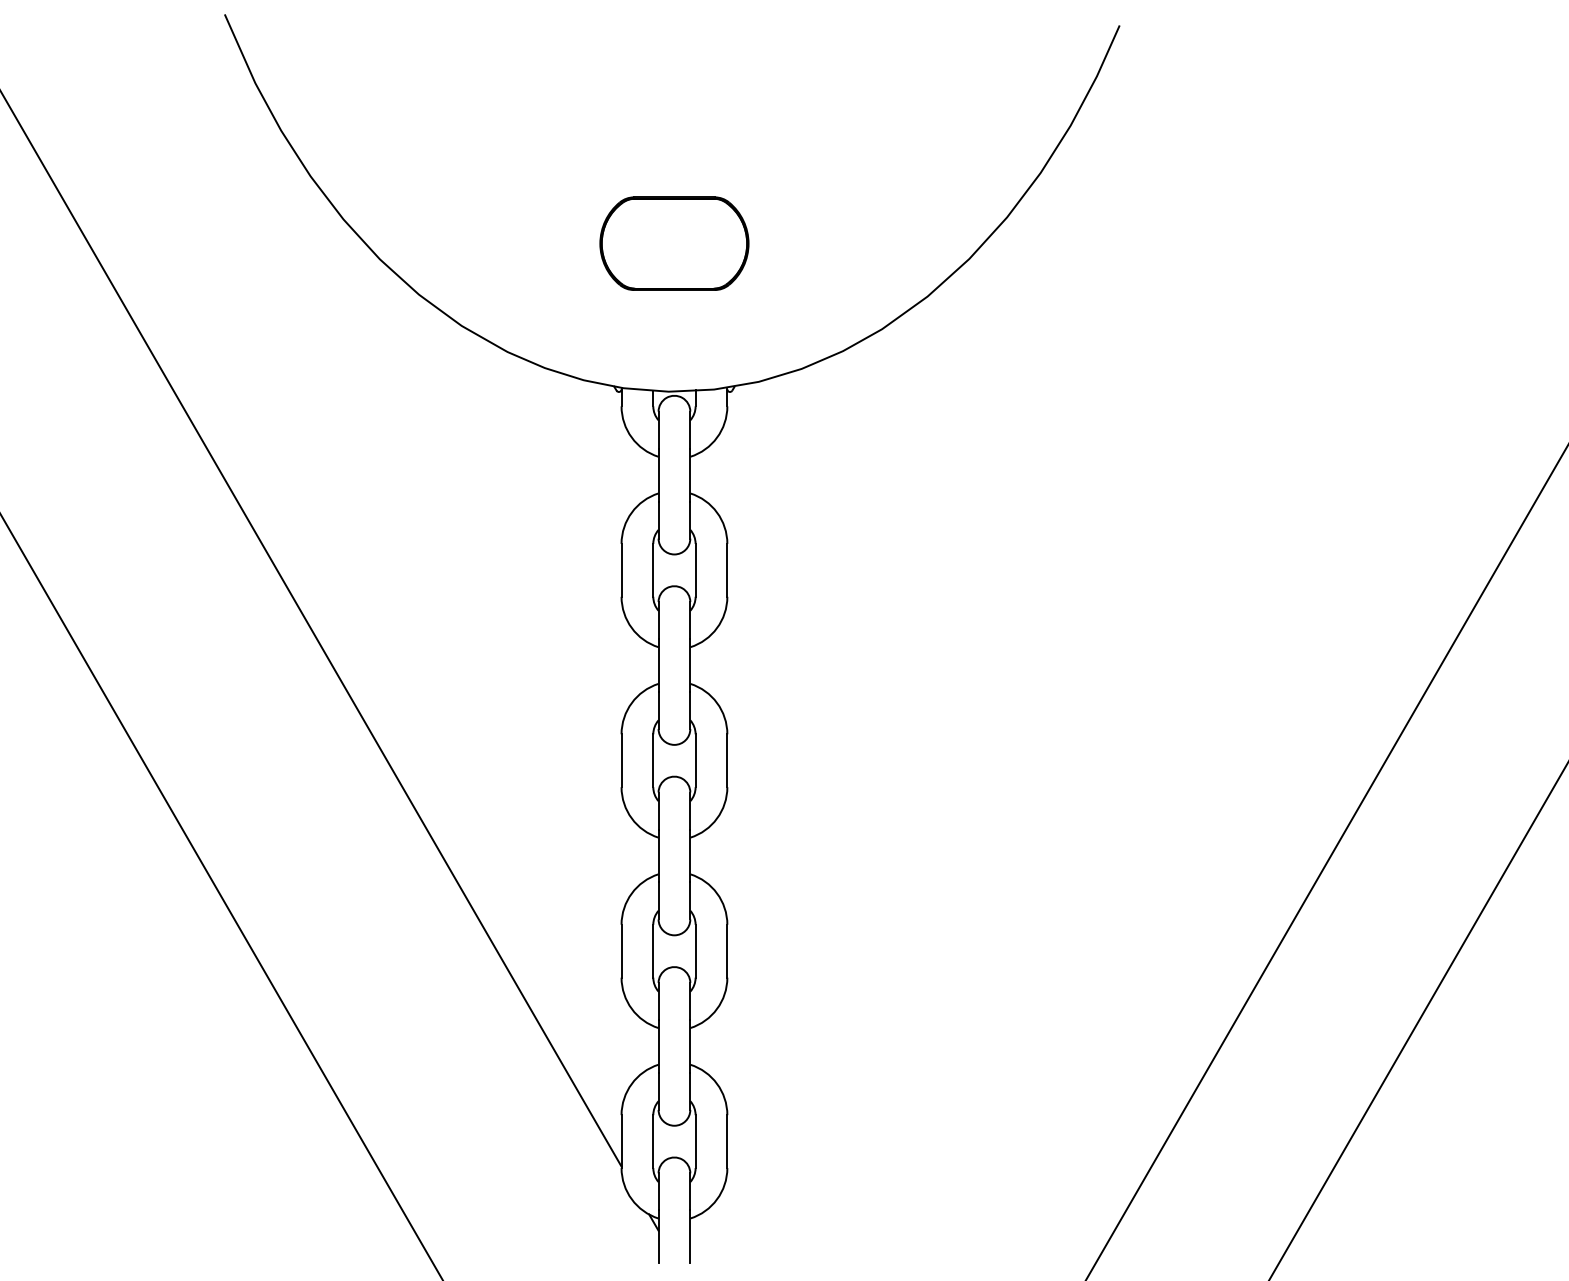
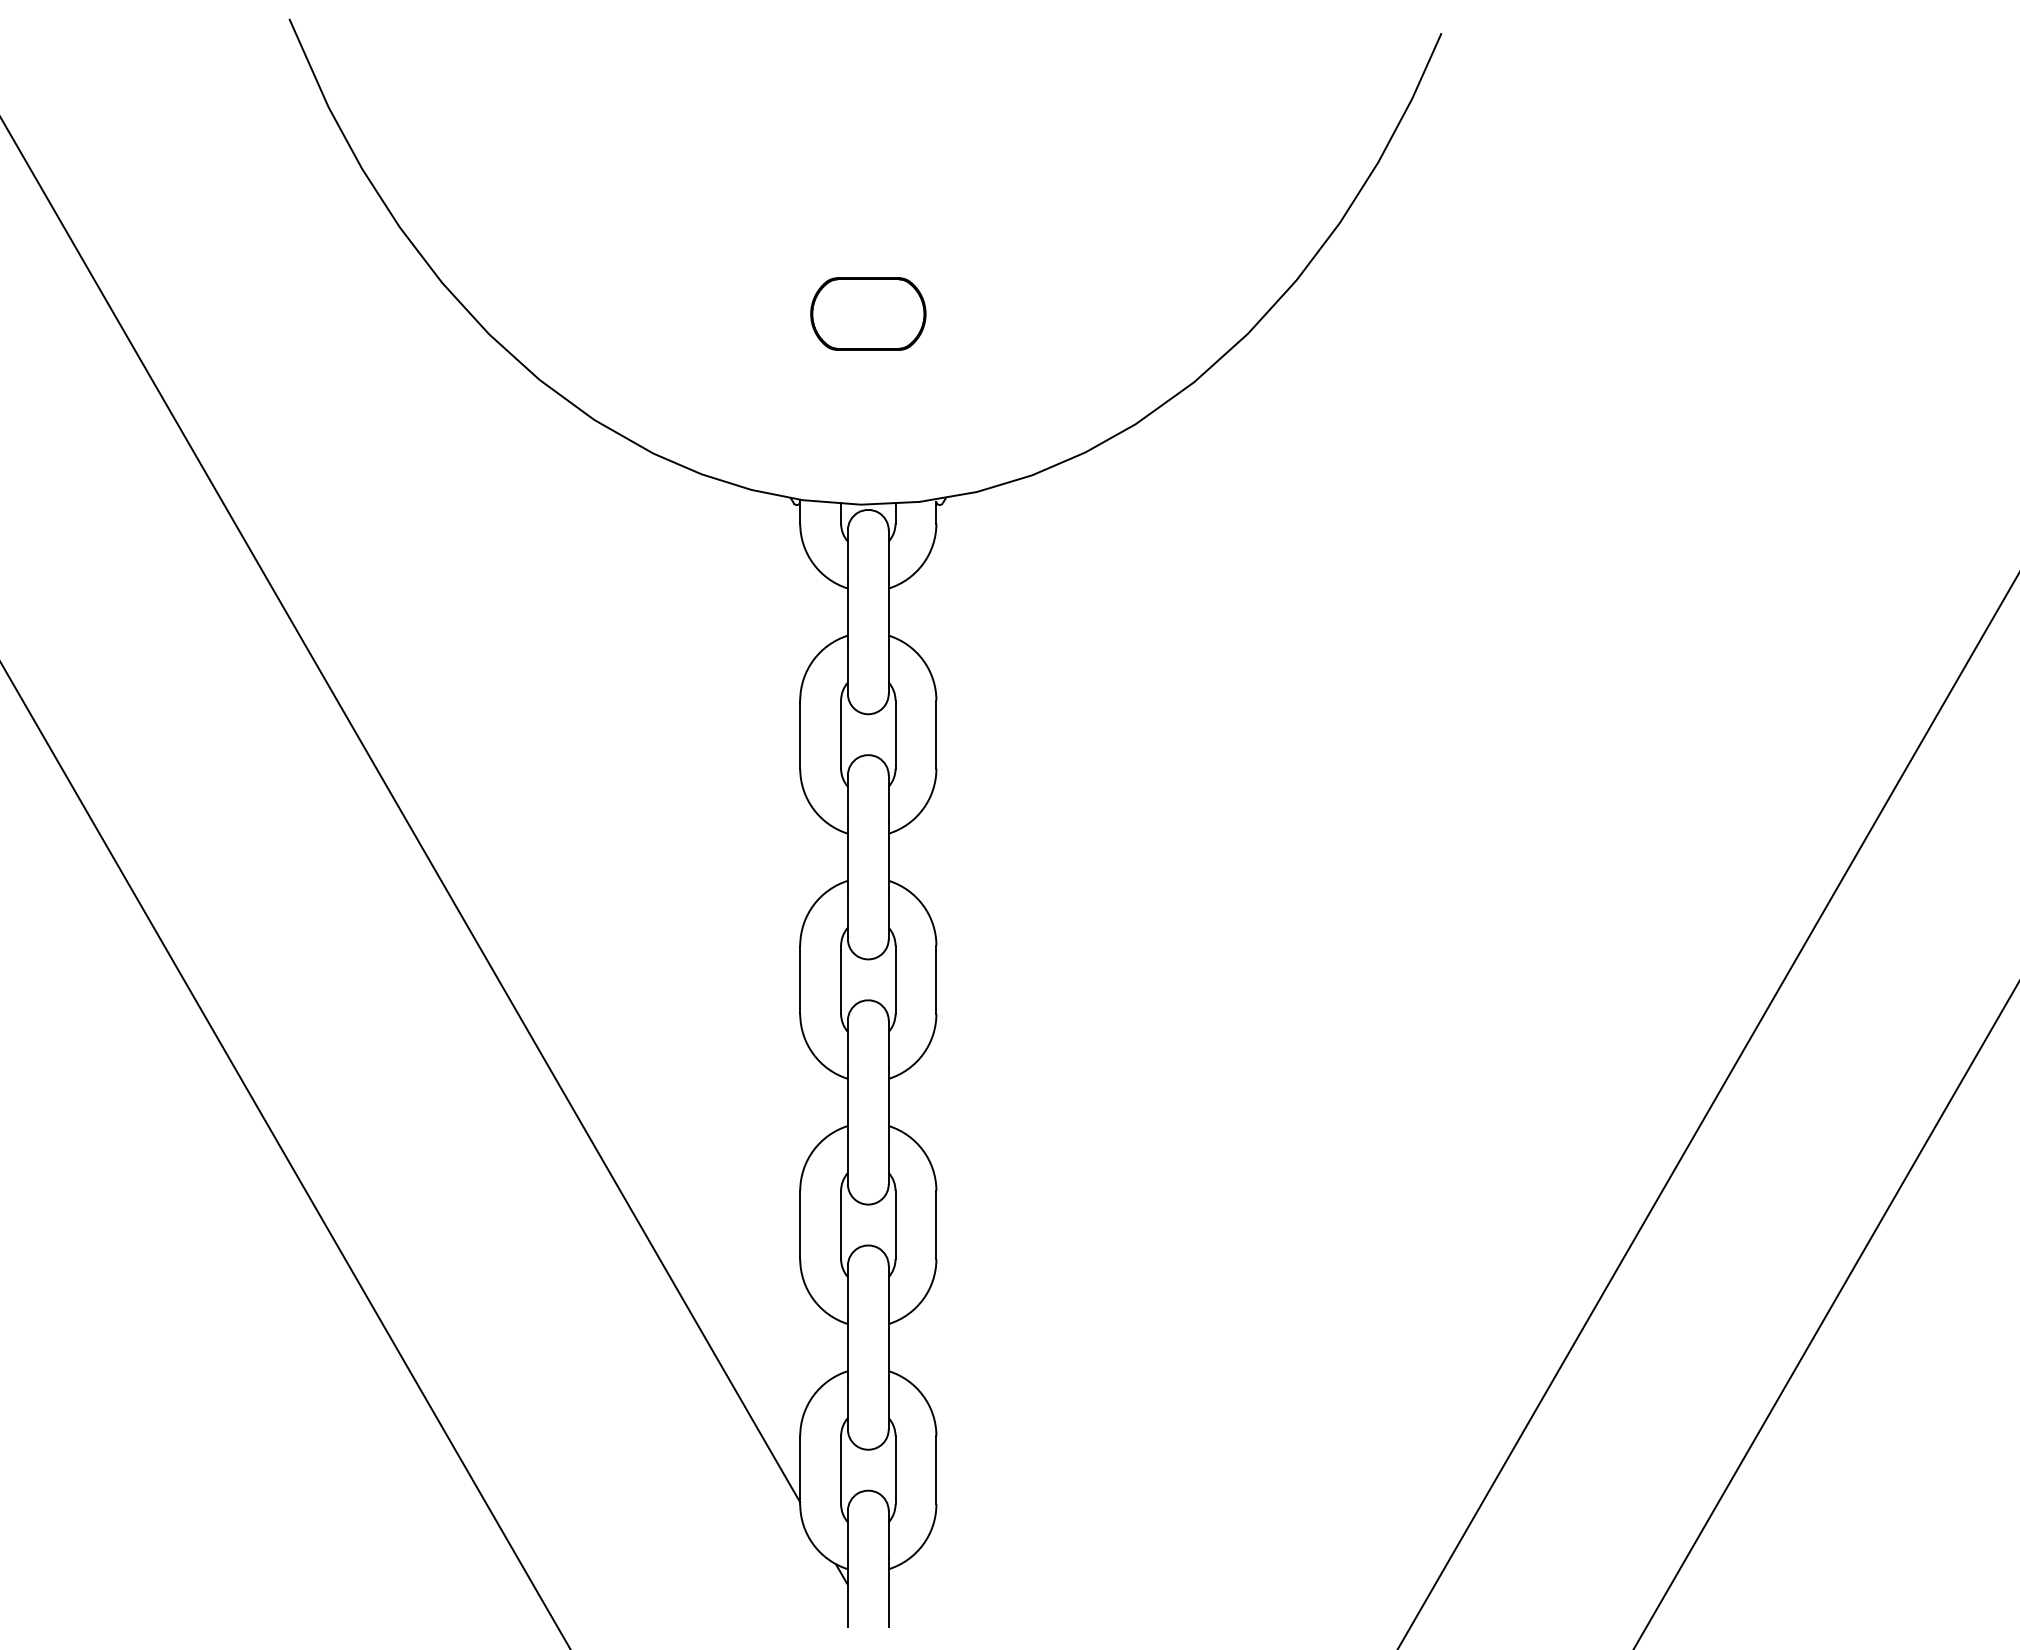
part: (674, 243) -> (868, 313), size x0.6

